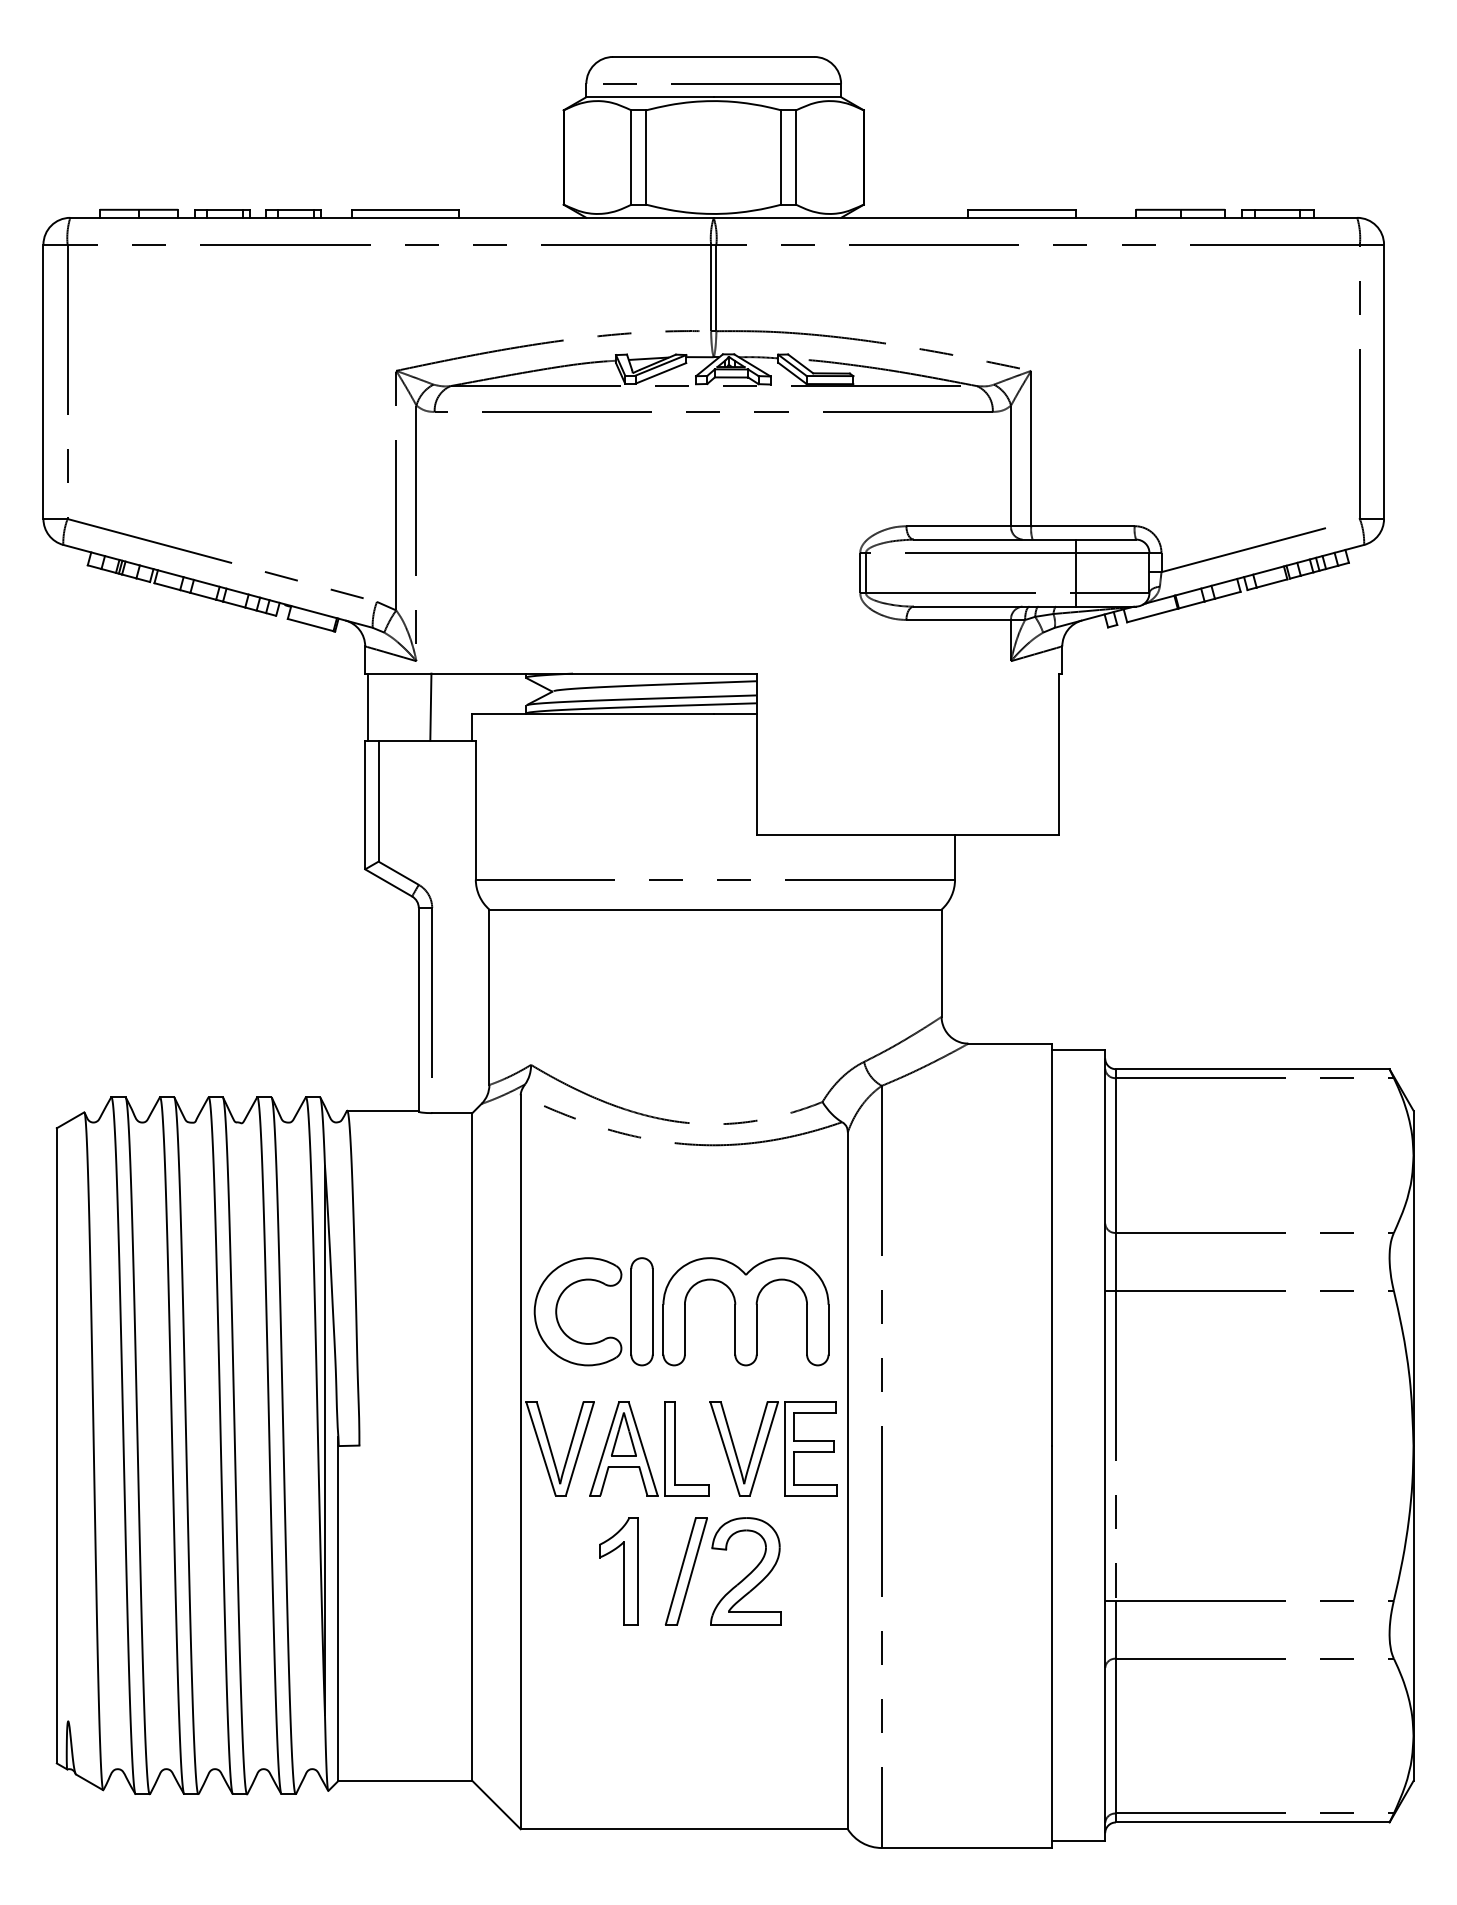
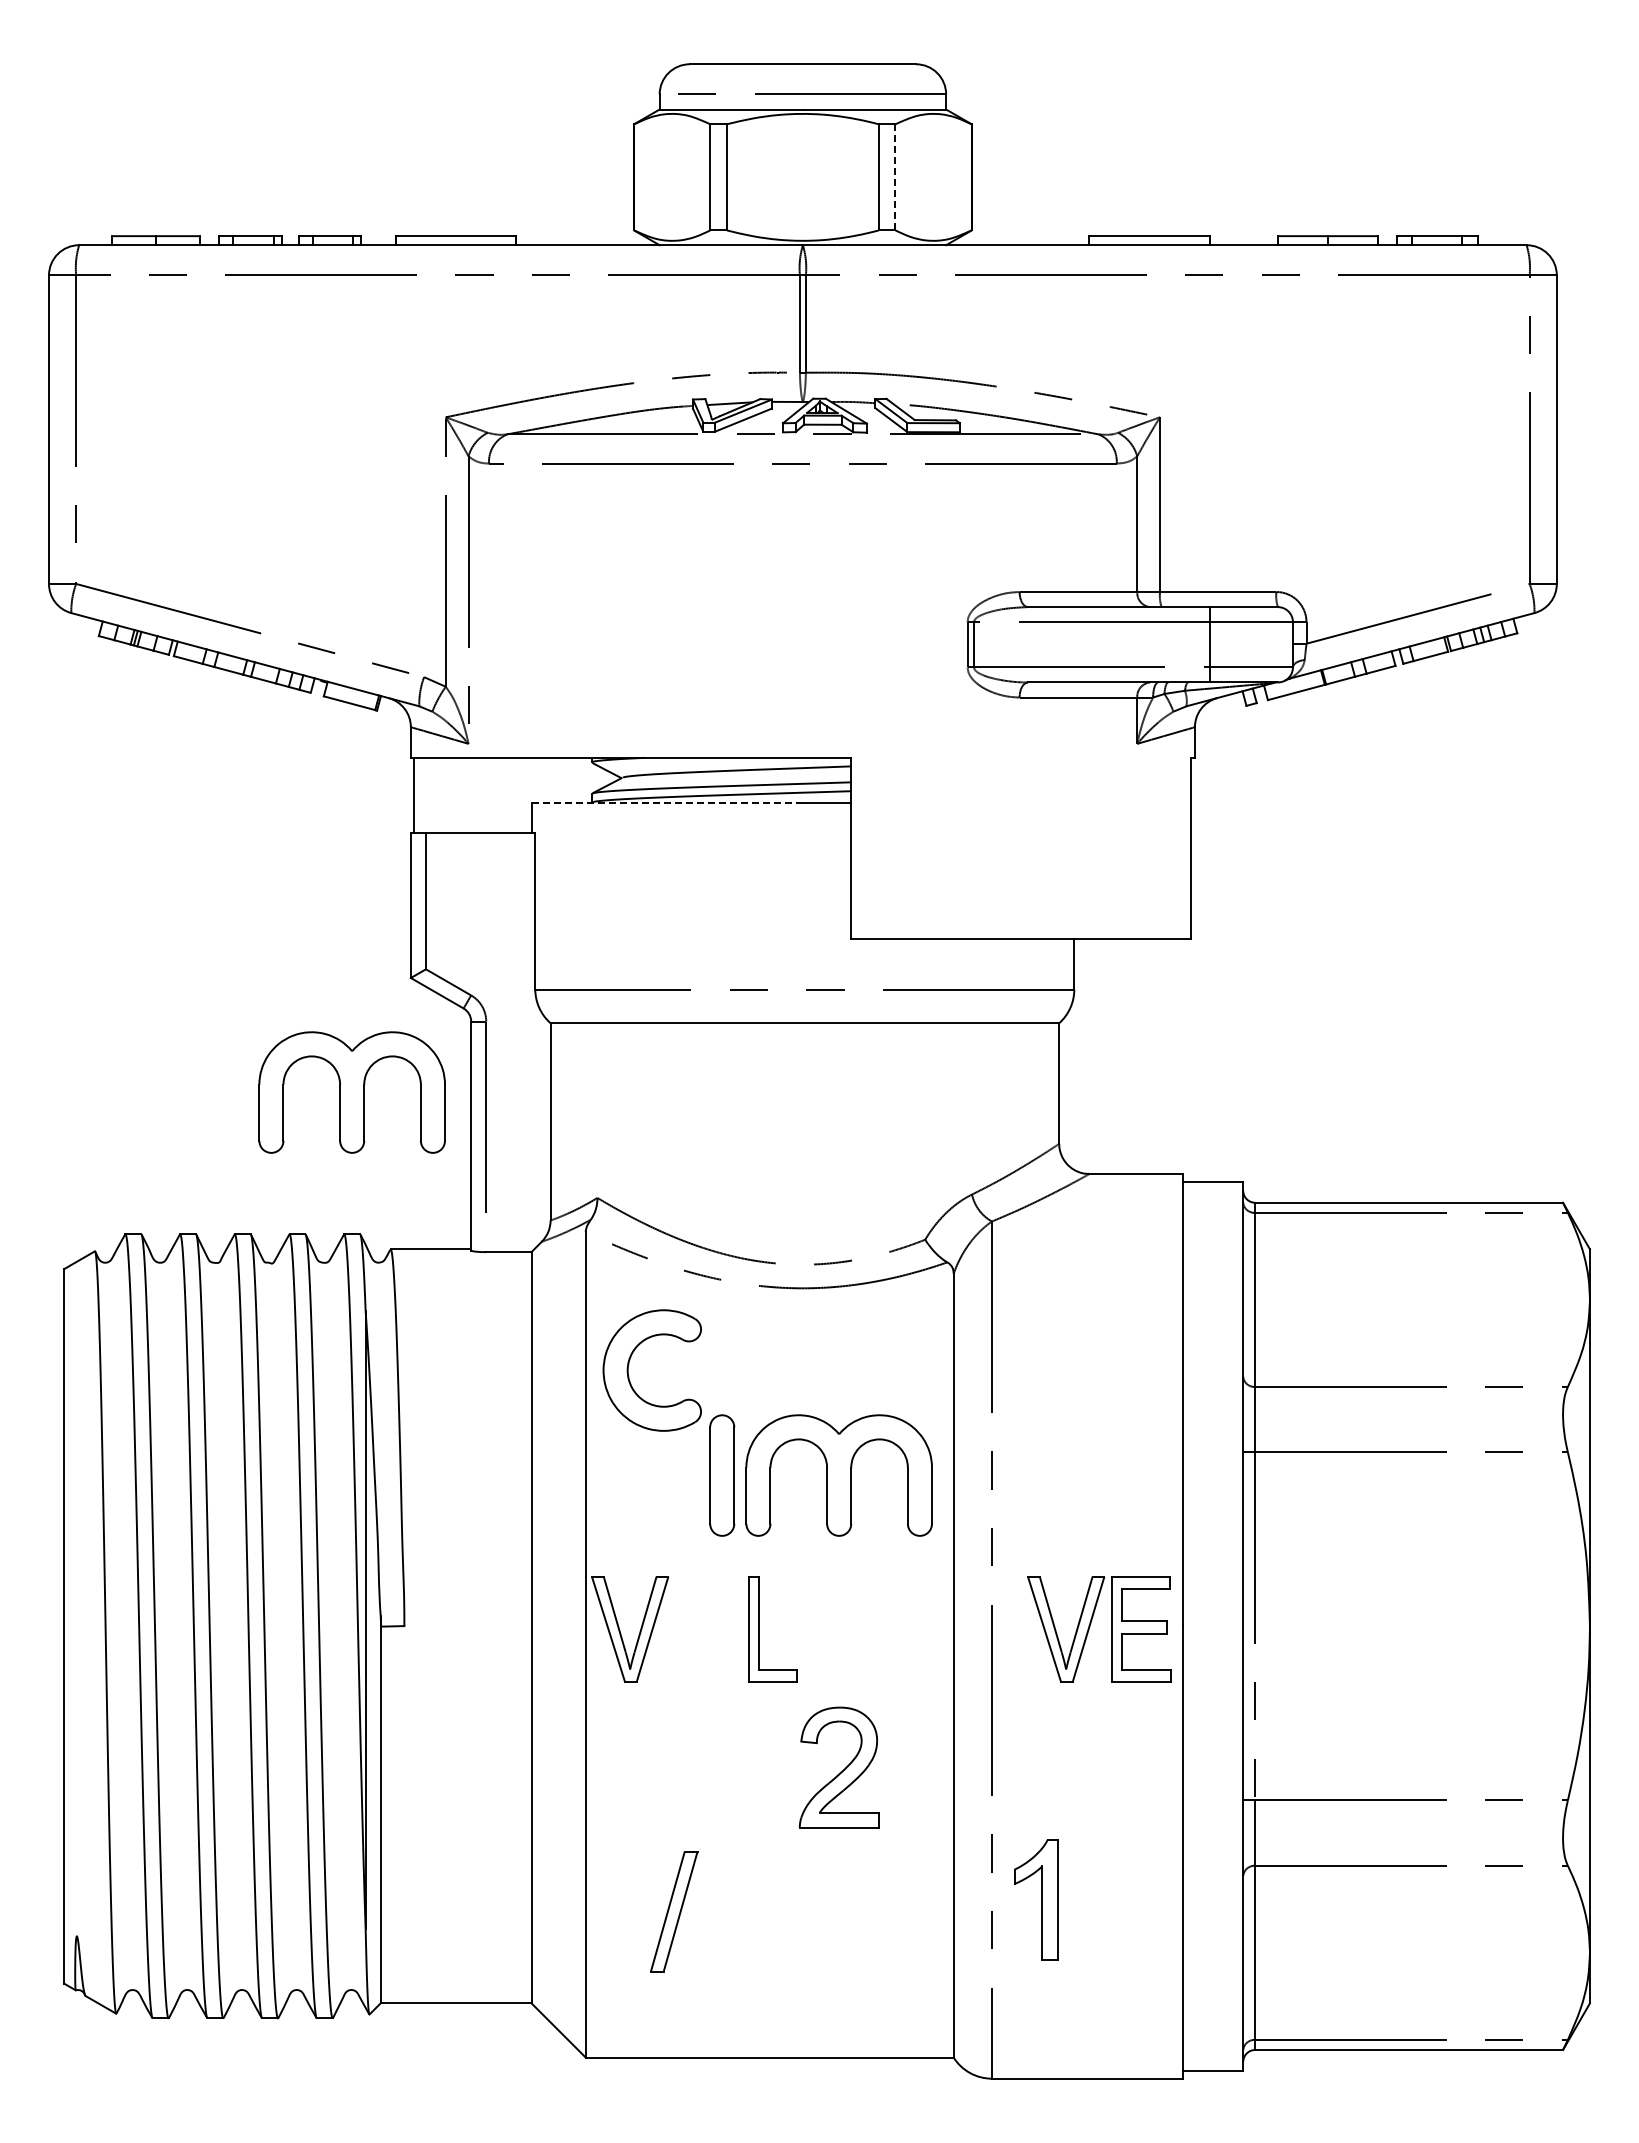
line: (796, 156) -> (895, 176), solid -> dashed
line: (430, 707) -> (484, 795), removed
line: (593, 714) -> (667, 803), solid -> dashed
part: (312, 971) -> (351, 1092), added
part: (557, 1306) -> (629, 1364), moved
part: (765, 1446) -> (1090, 1627), moved
part: (623, 1448) -> (701, 1629), removed
part: (619, 1571) -> (1036, 1899), moved
part: (686, 1571) -> (674, 1911), moved

